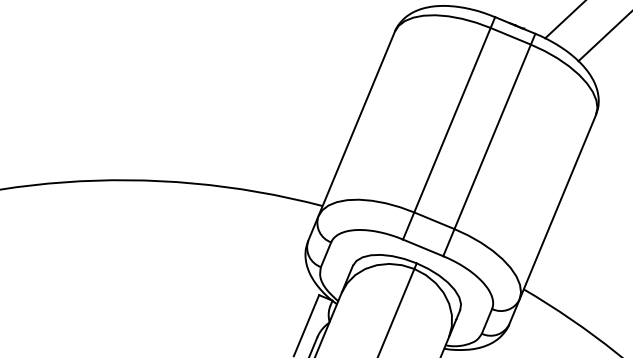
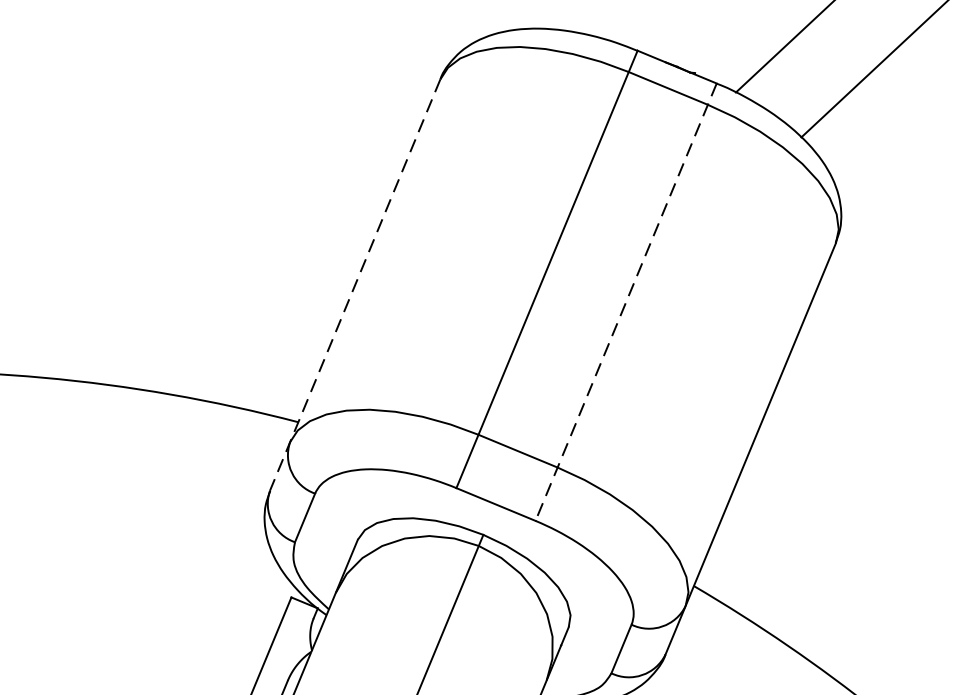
line: (351, 136) -> (355, 285), solid -> dashed
line: (489, 145) -> (626, 303), solid -> dashed

